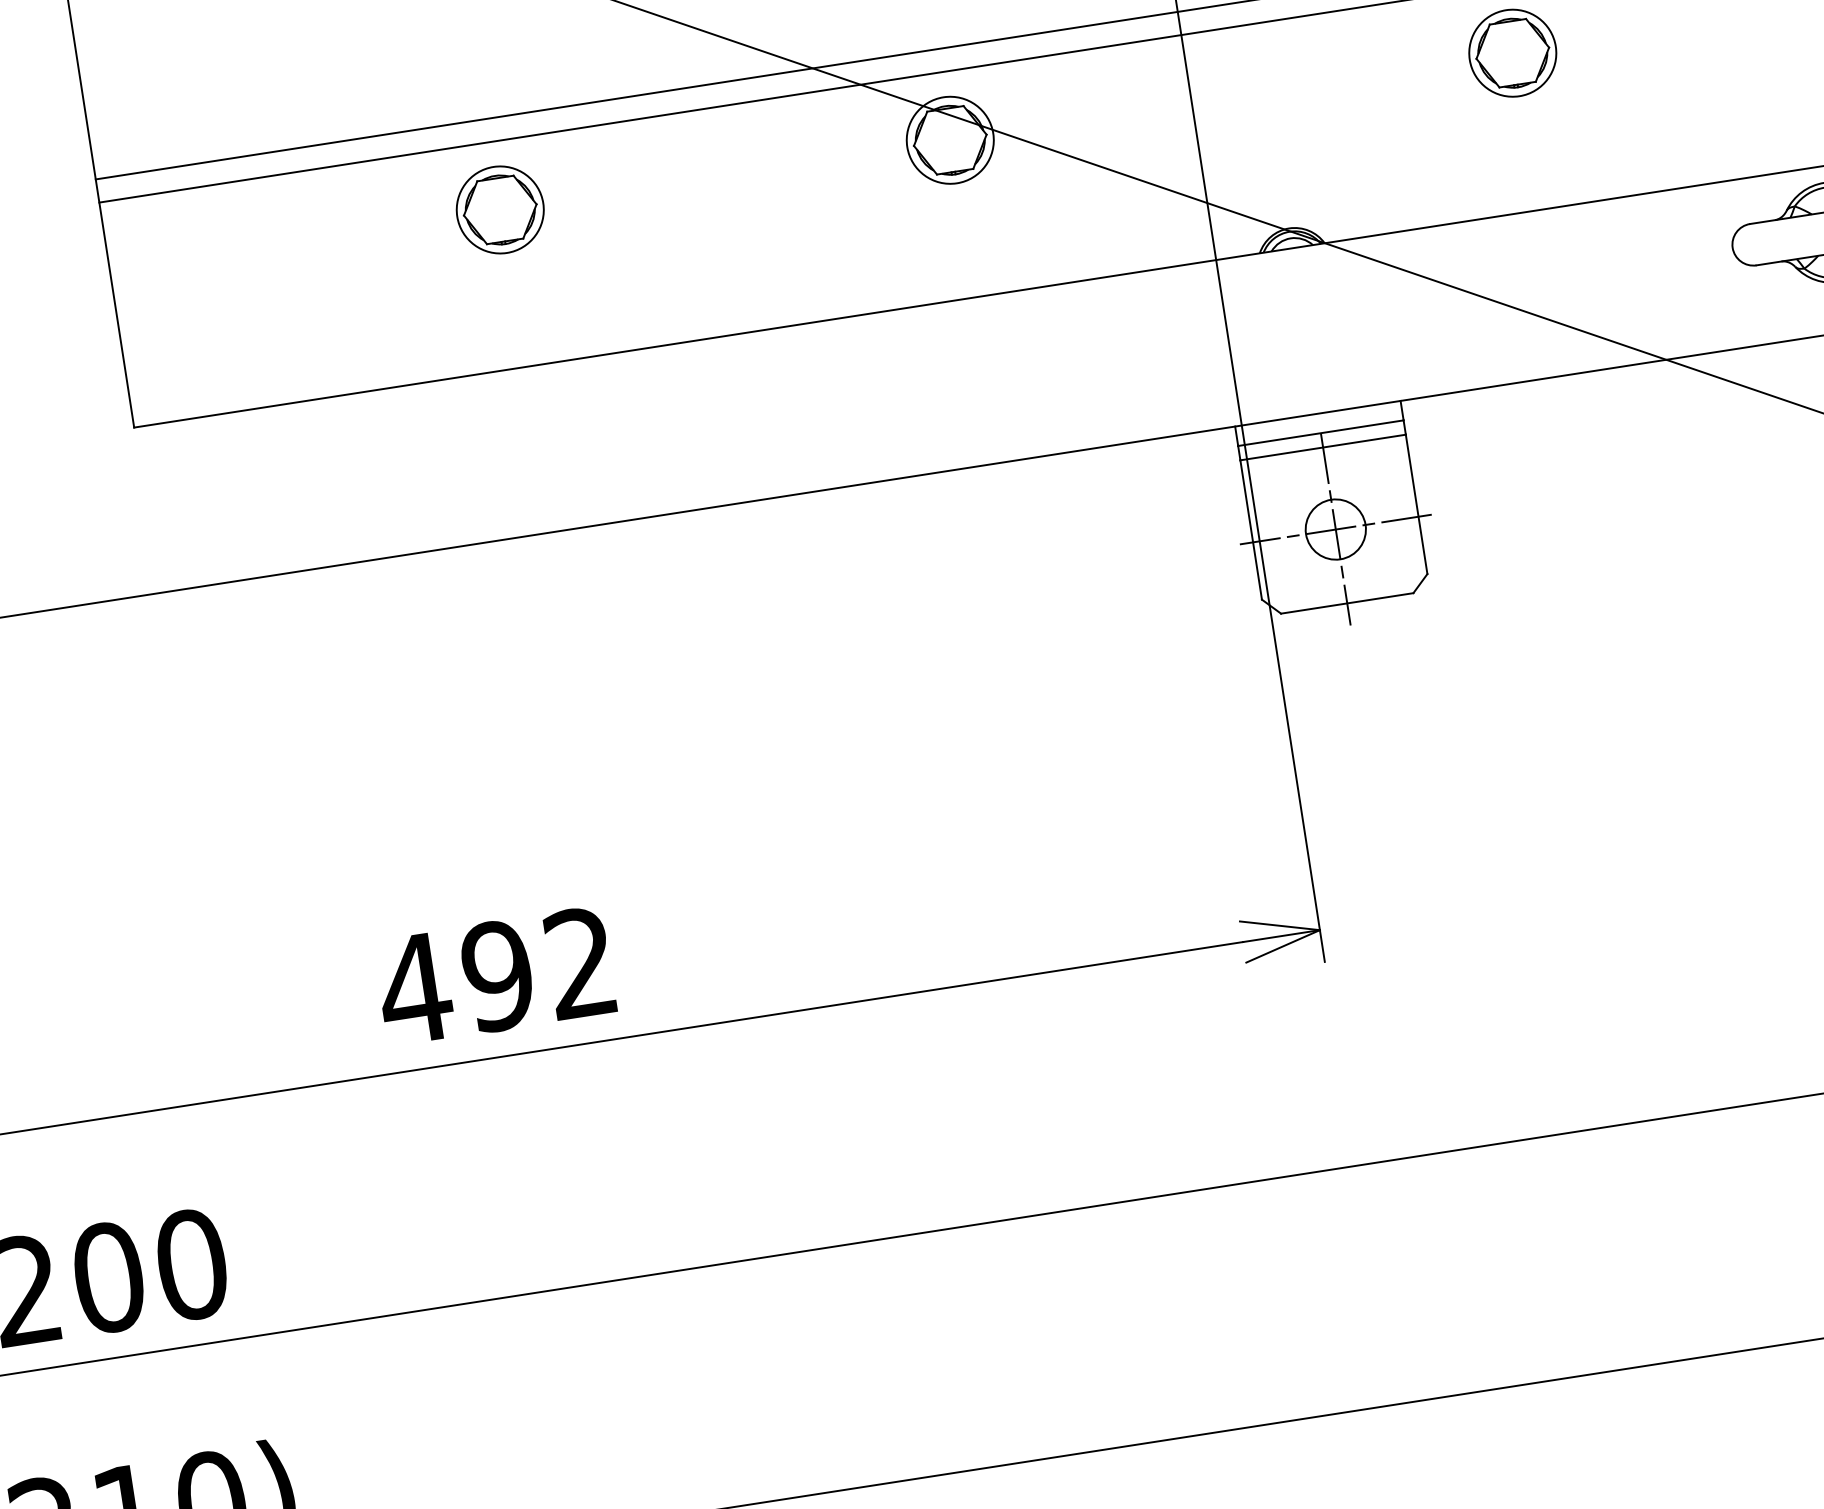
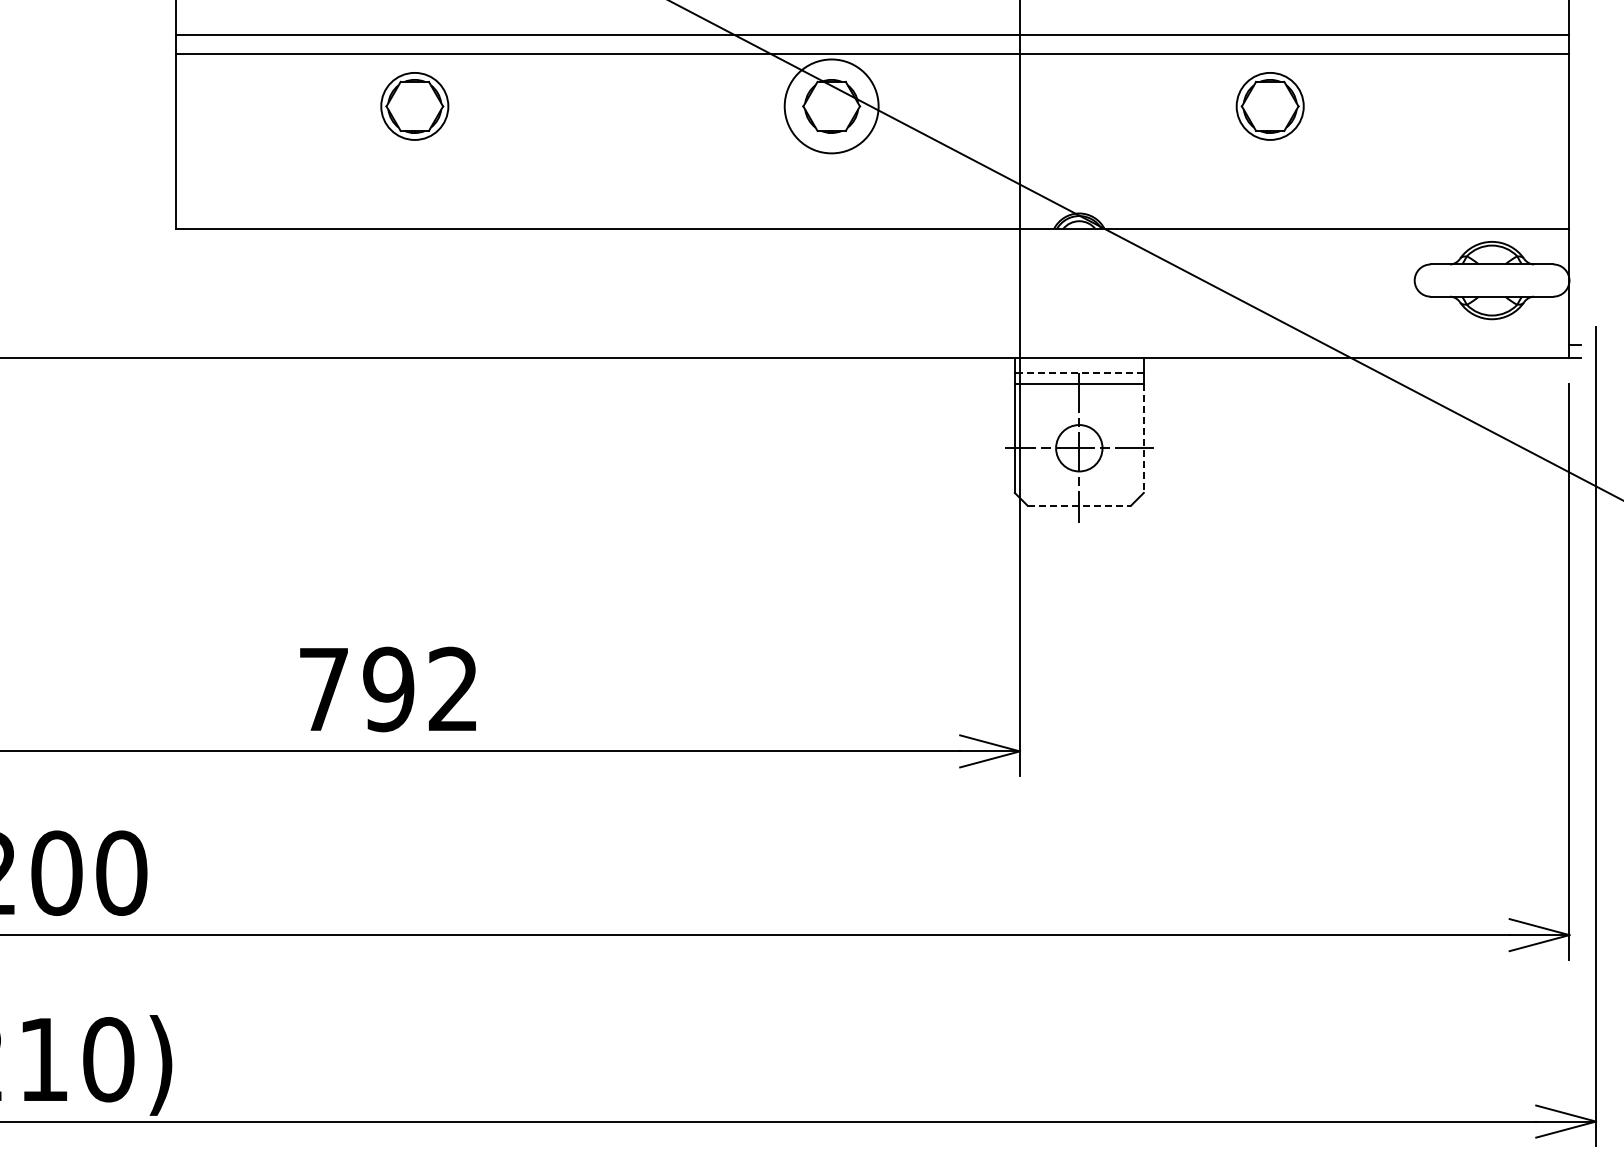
circle: (949, 139) -> (831, 105), size x1.4
part: (499, 210) -> (414, 106), moved
line: (1319, 433) -> (1078, 373), solid -> dashed
line: (1416, 505) -> (1143, 439), solid -> dashed
line: (1347, 602) -> (1079, 505), solid -> dashed
text: (414, 989) -> (323, 689), 492 -> 792

